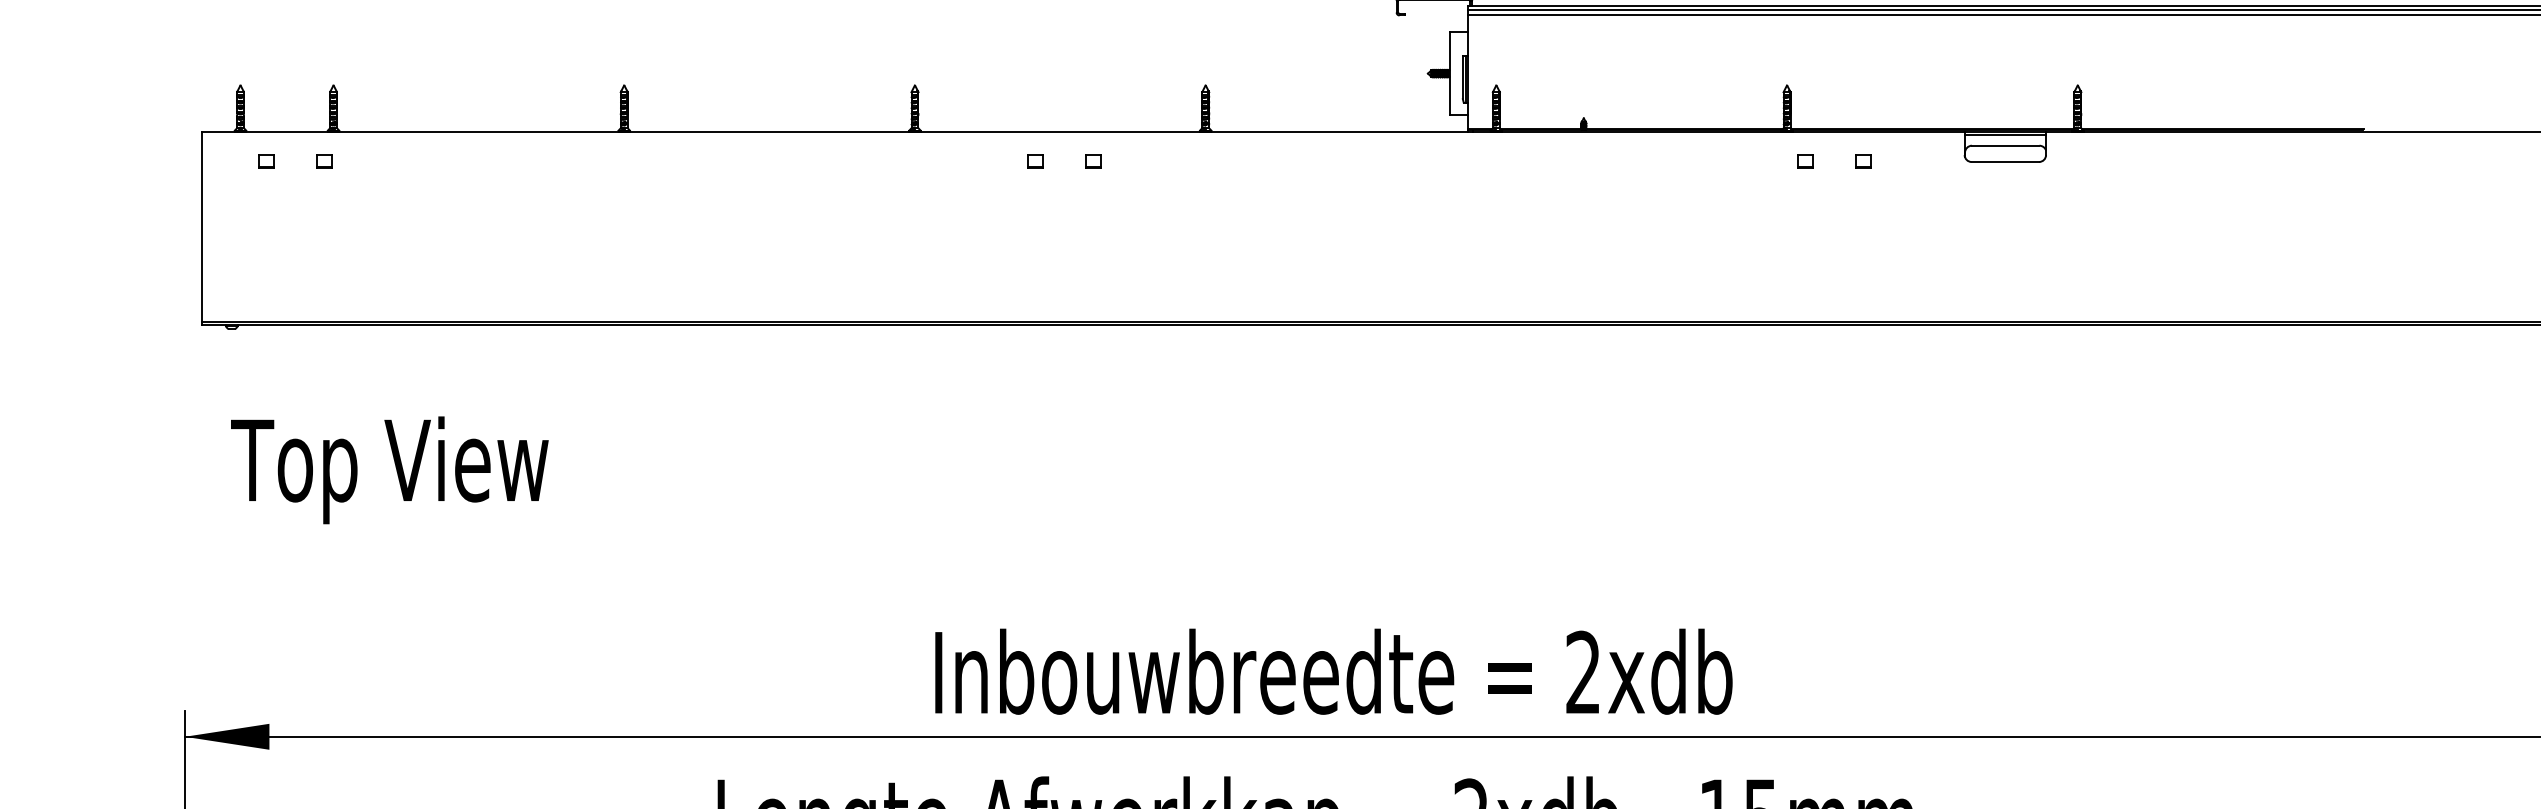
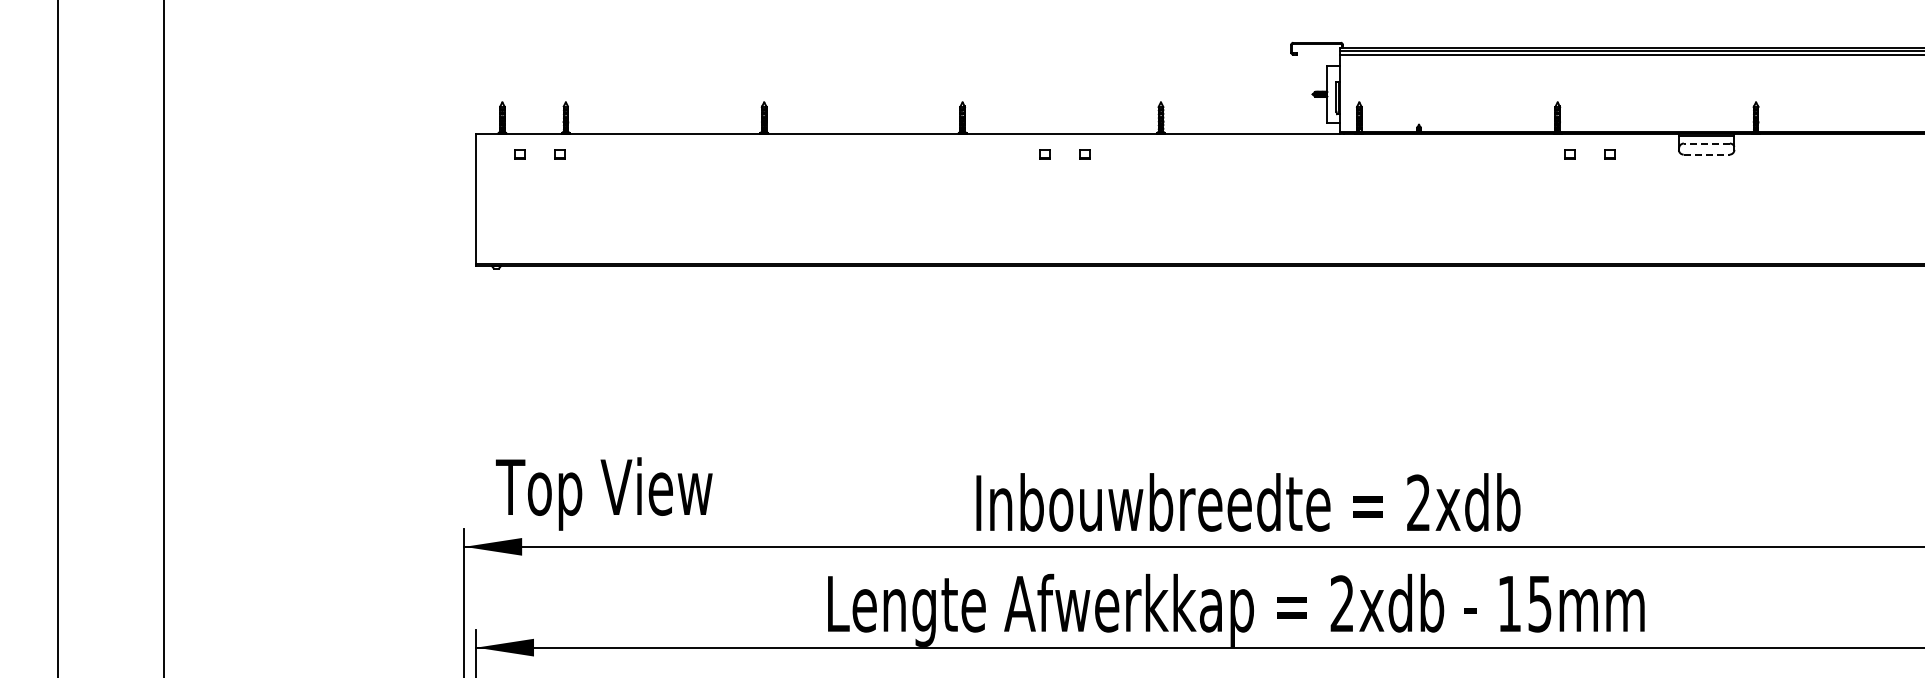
line: (2005, 145) -> (1706, 143), solid -> dashed
line: (2006, 161) -> (1707, 154), solid -> dashed
text: (390, 469) -> (604, 493), moved

